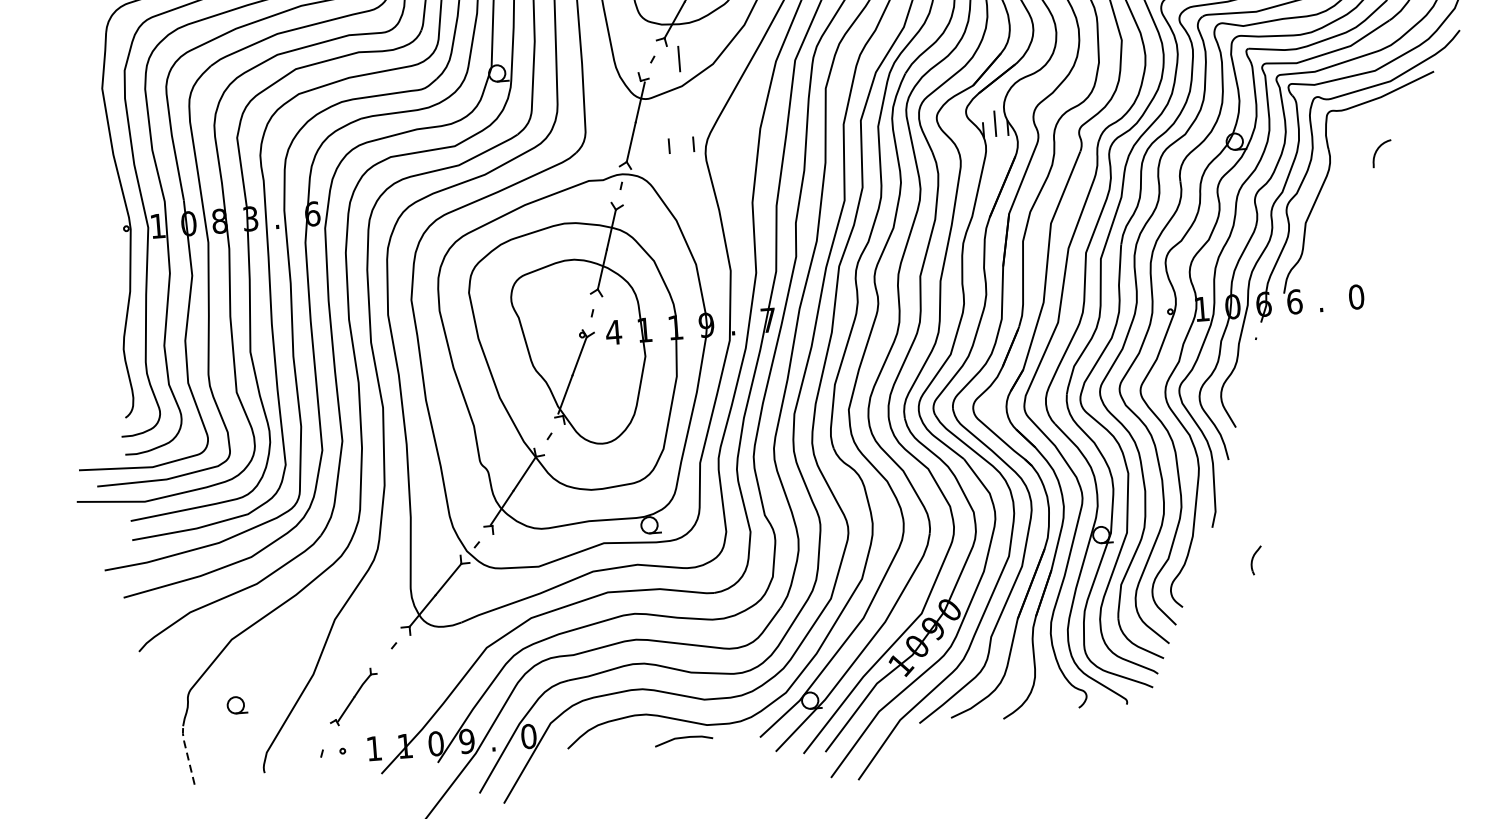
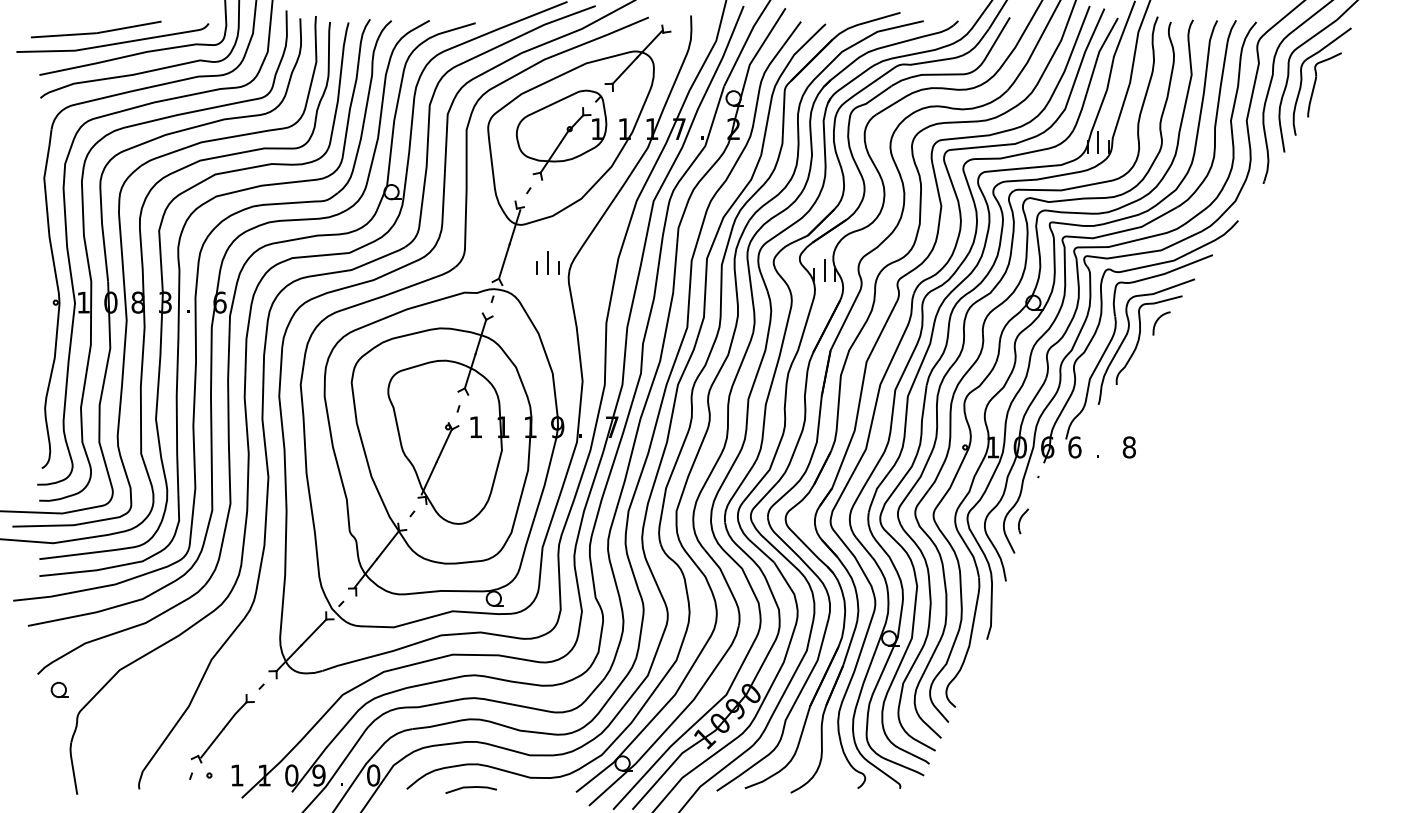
line: (678, 58) -> (547, 262), moved
part: (1358, 176) -> (1139, 341), added
text: (1356, 297) -> (1129, 447), 0 -> 8
text: (613, 331) -> (475, 426), 4 -> 1
part: (1256, 560) -> (1023, 521), moved
part: (353, 696) -> (222, 728), size x1.43
part: (236, 704) -> (59, 689), moved
line: (683, 739) -> (470, 788), moved
line: (186, 754) -> (72, 767), dashed -> solid

